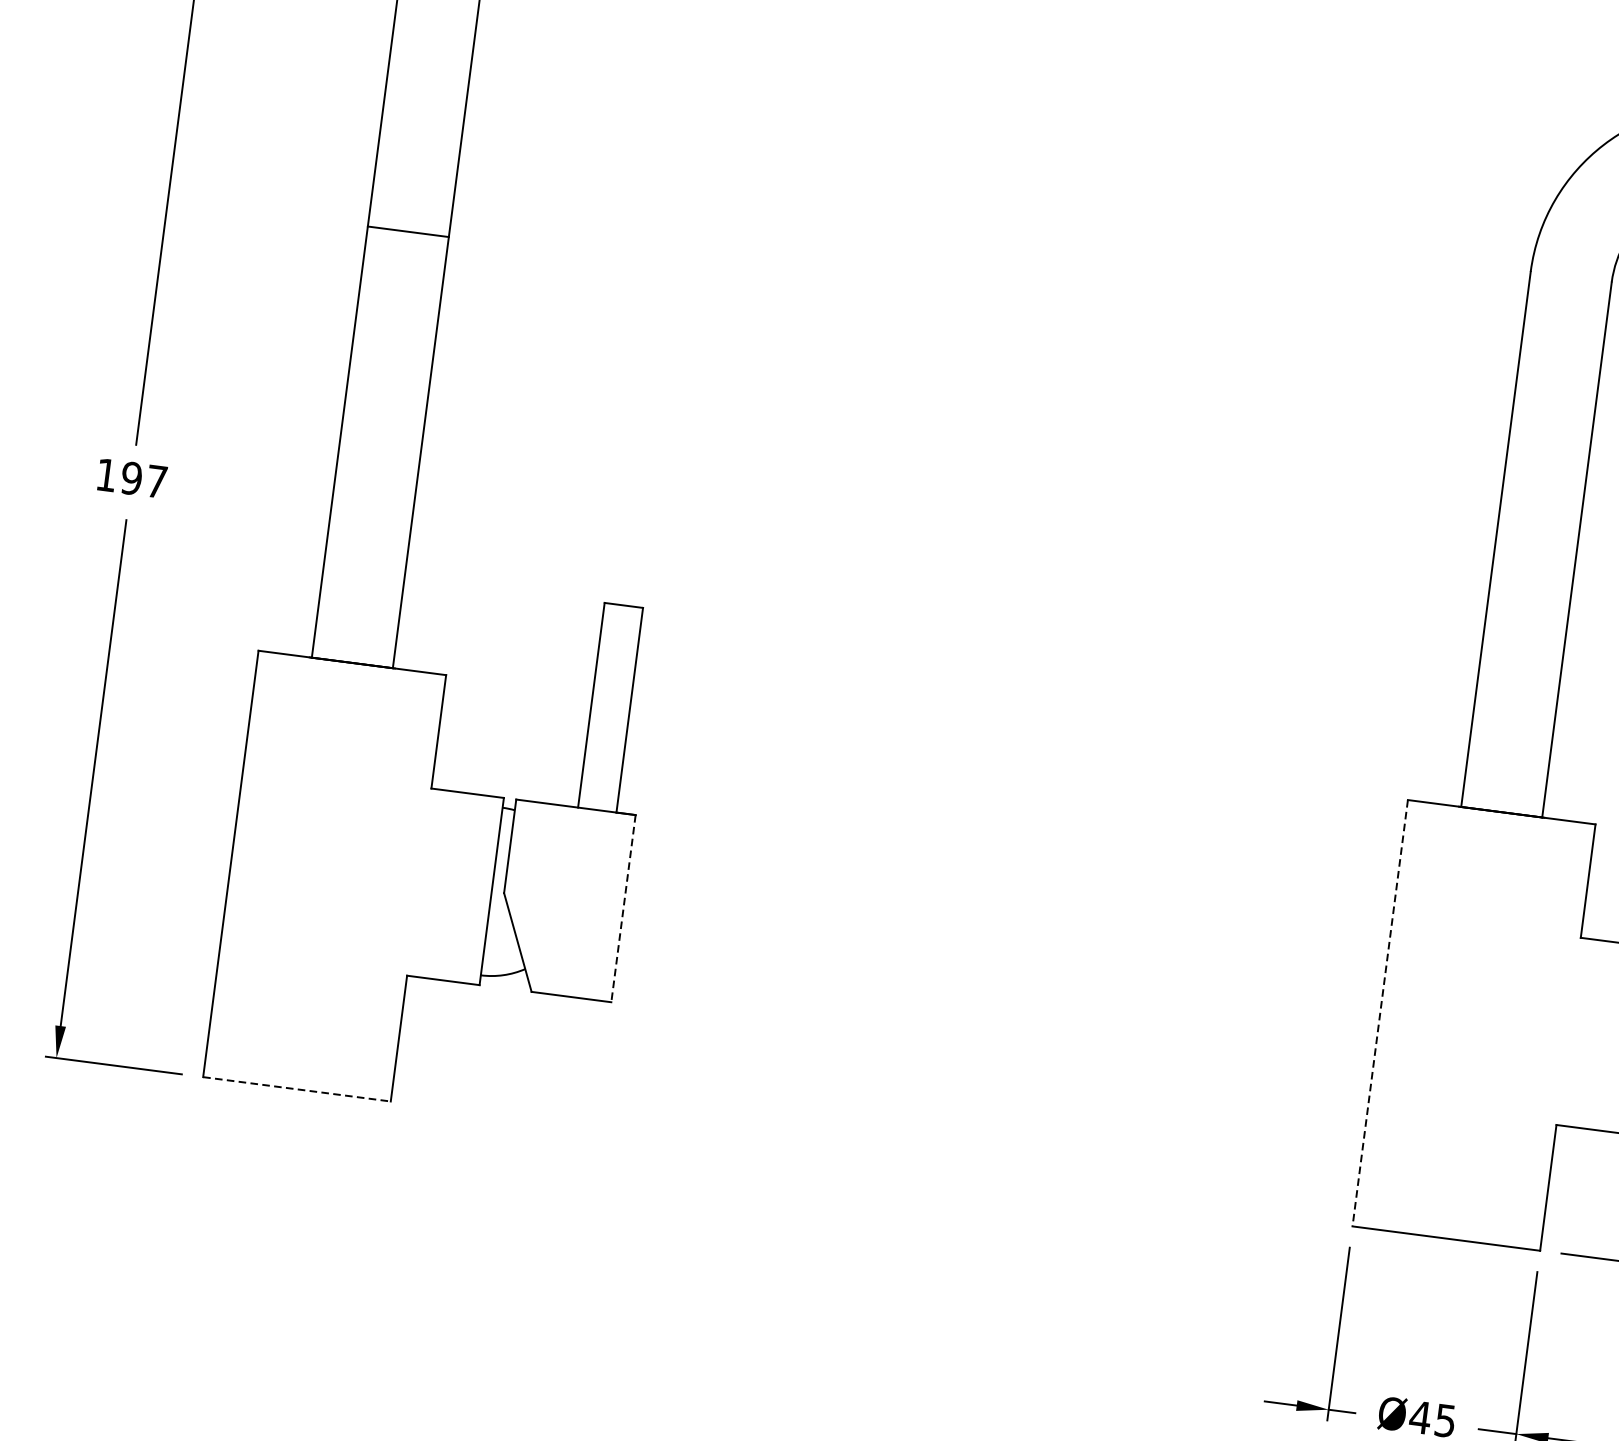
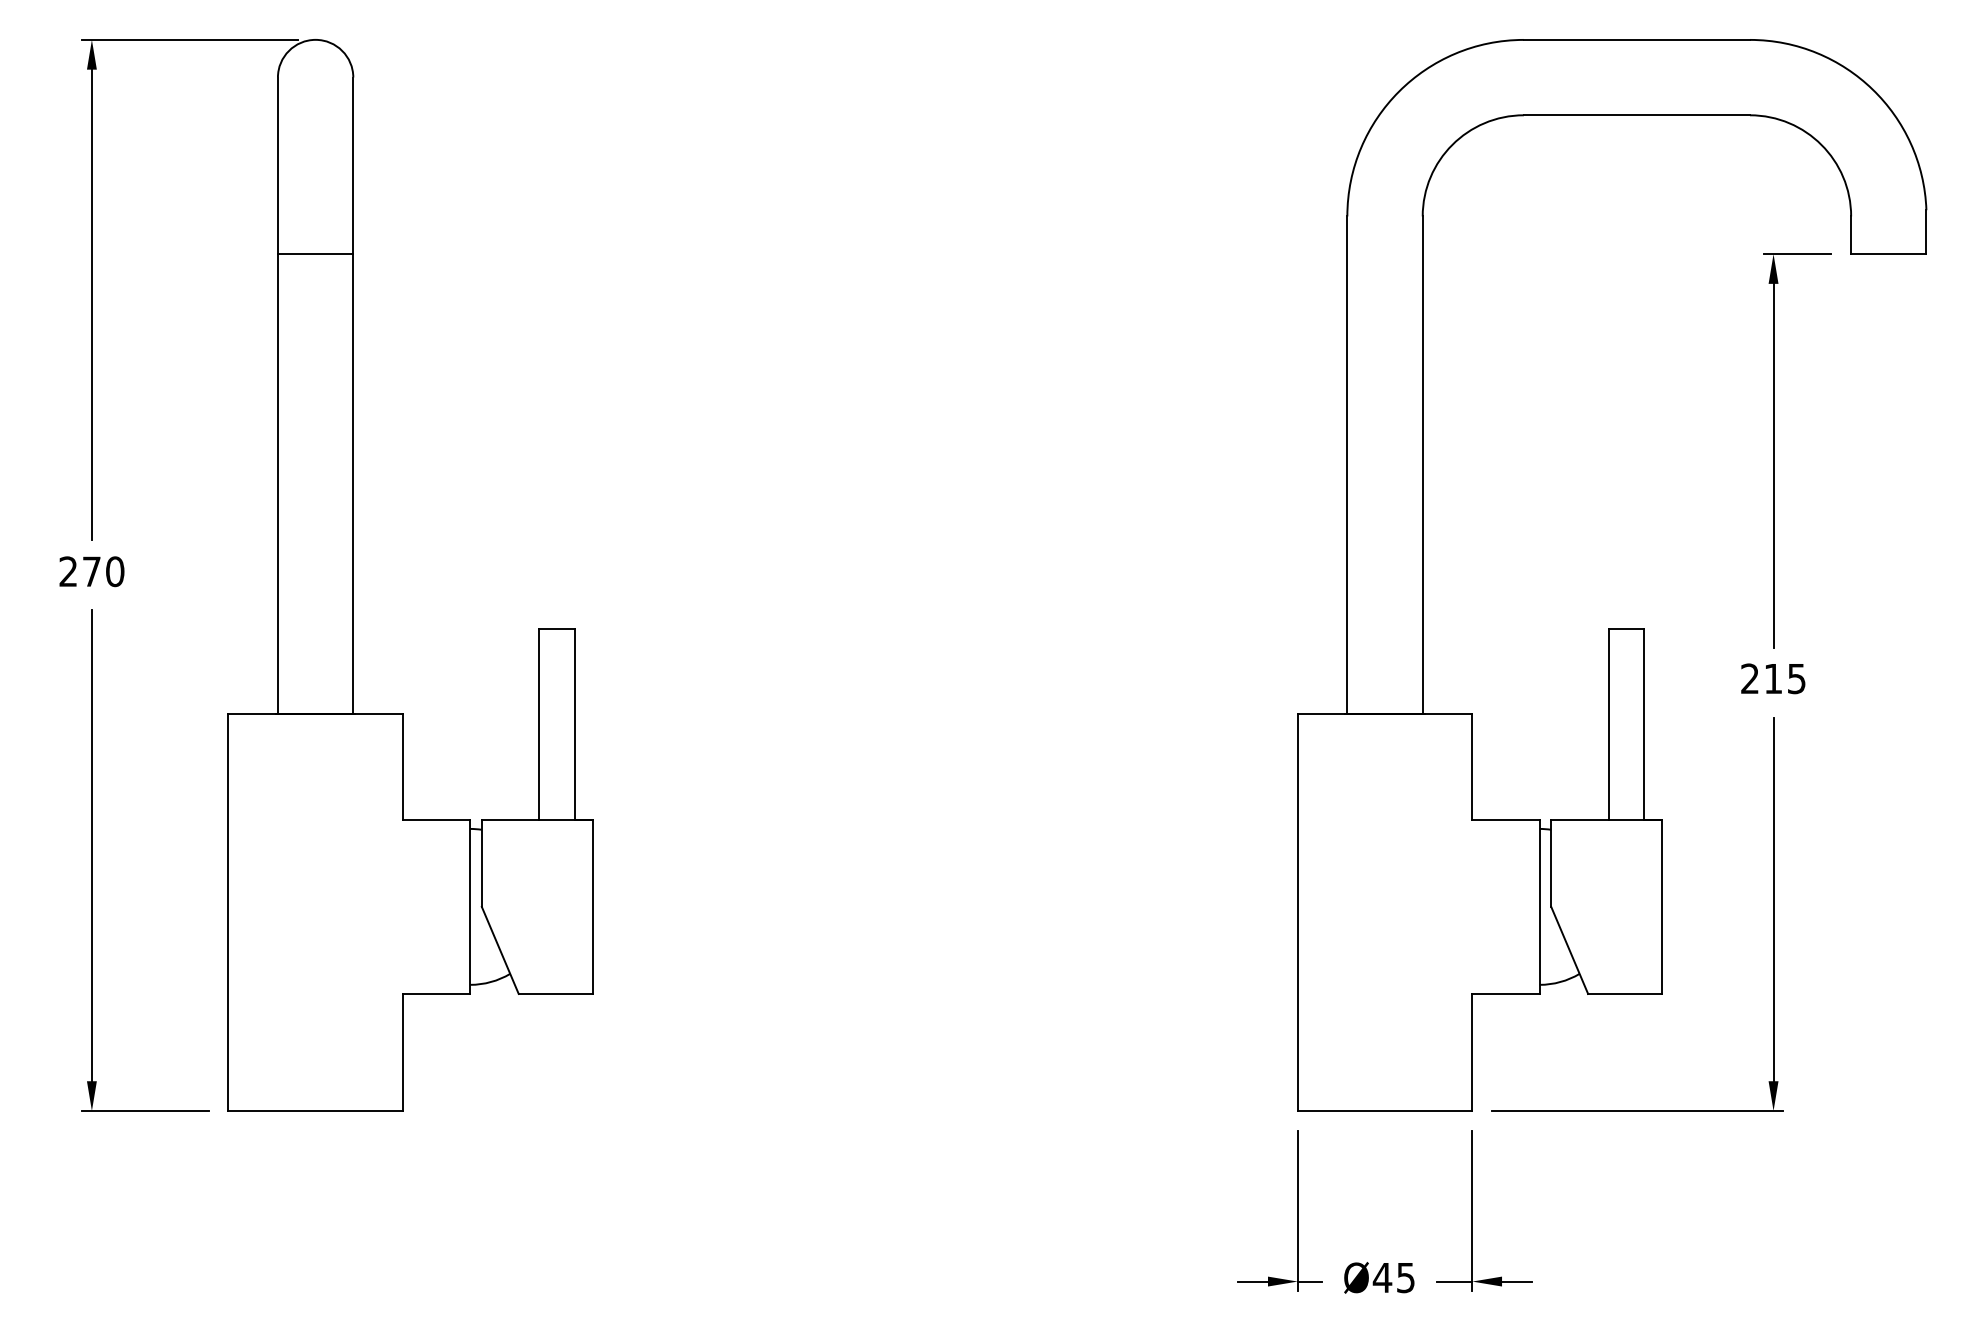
line: (408, 232) -> (315, 254), moved
text: (131, 478) -> (91, 571), 197 -> 270
line: (622, 909) -> (592, 907), dashed -> solid
line: (1379, 1014) -> (1297, 913), dashed -> solid
line: (297, 1089) -> (316, 1111), dashed -> solid

